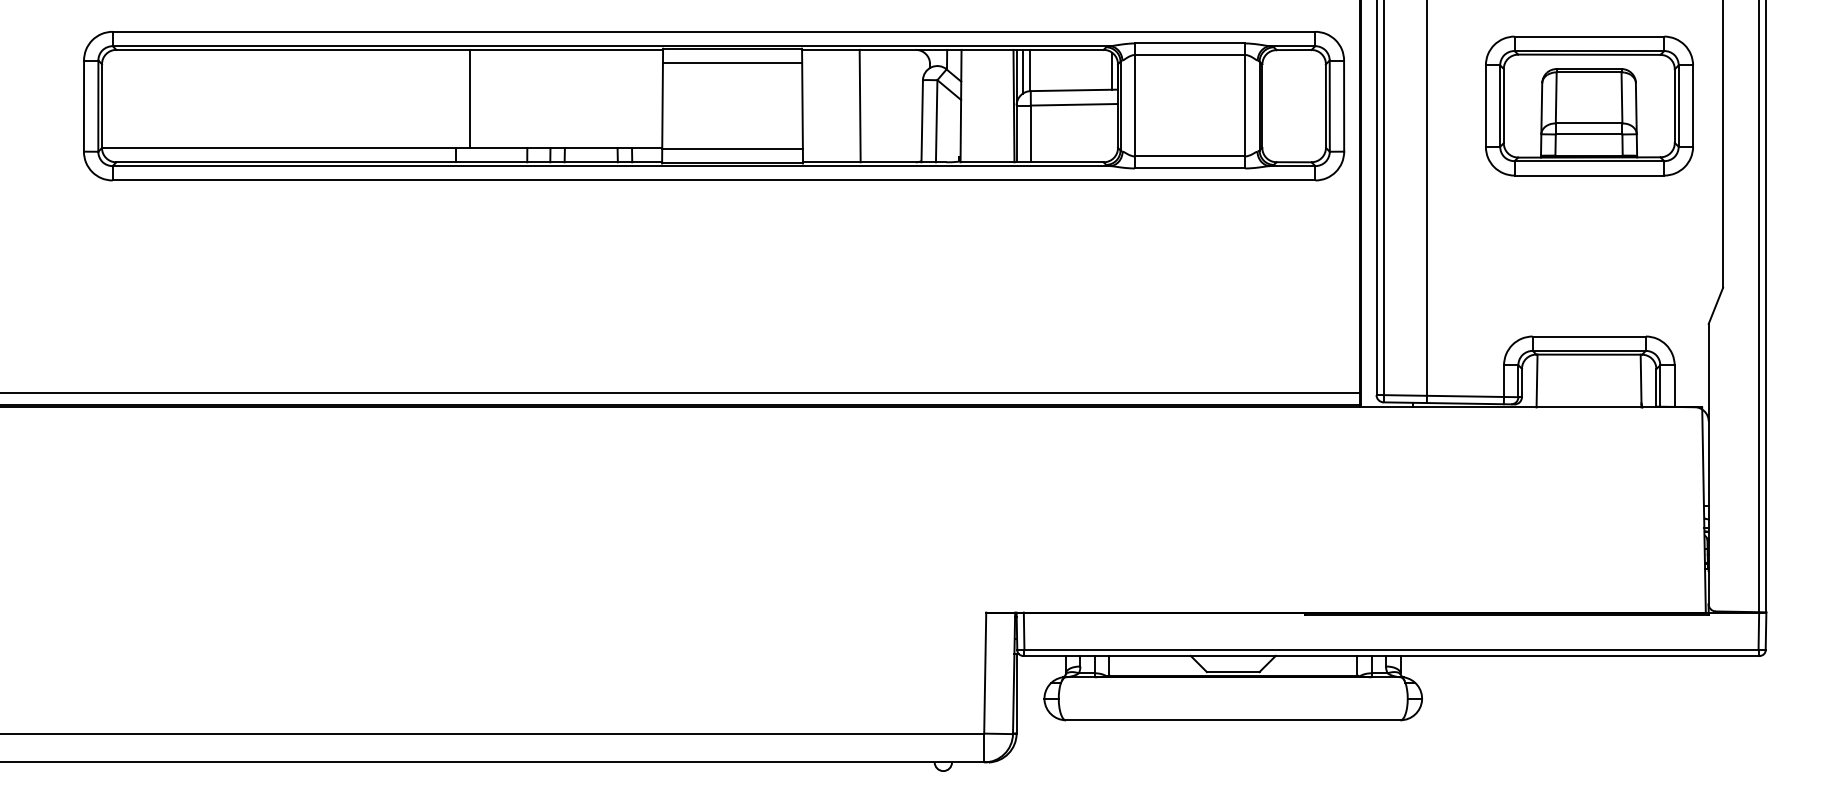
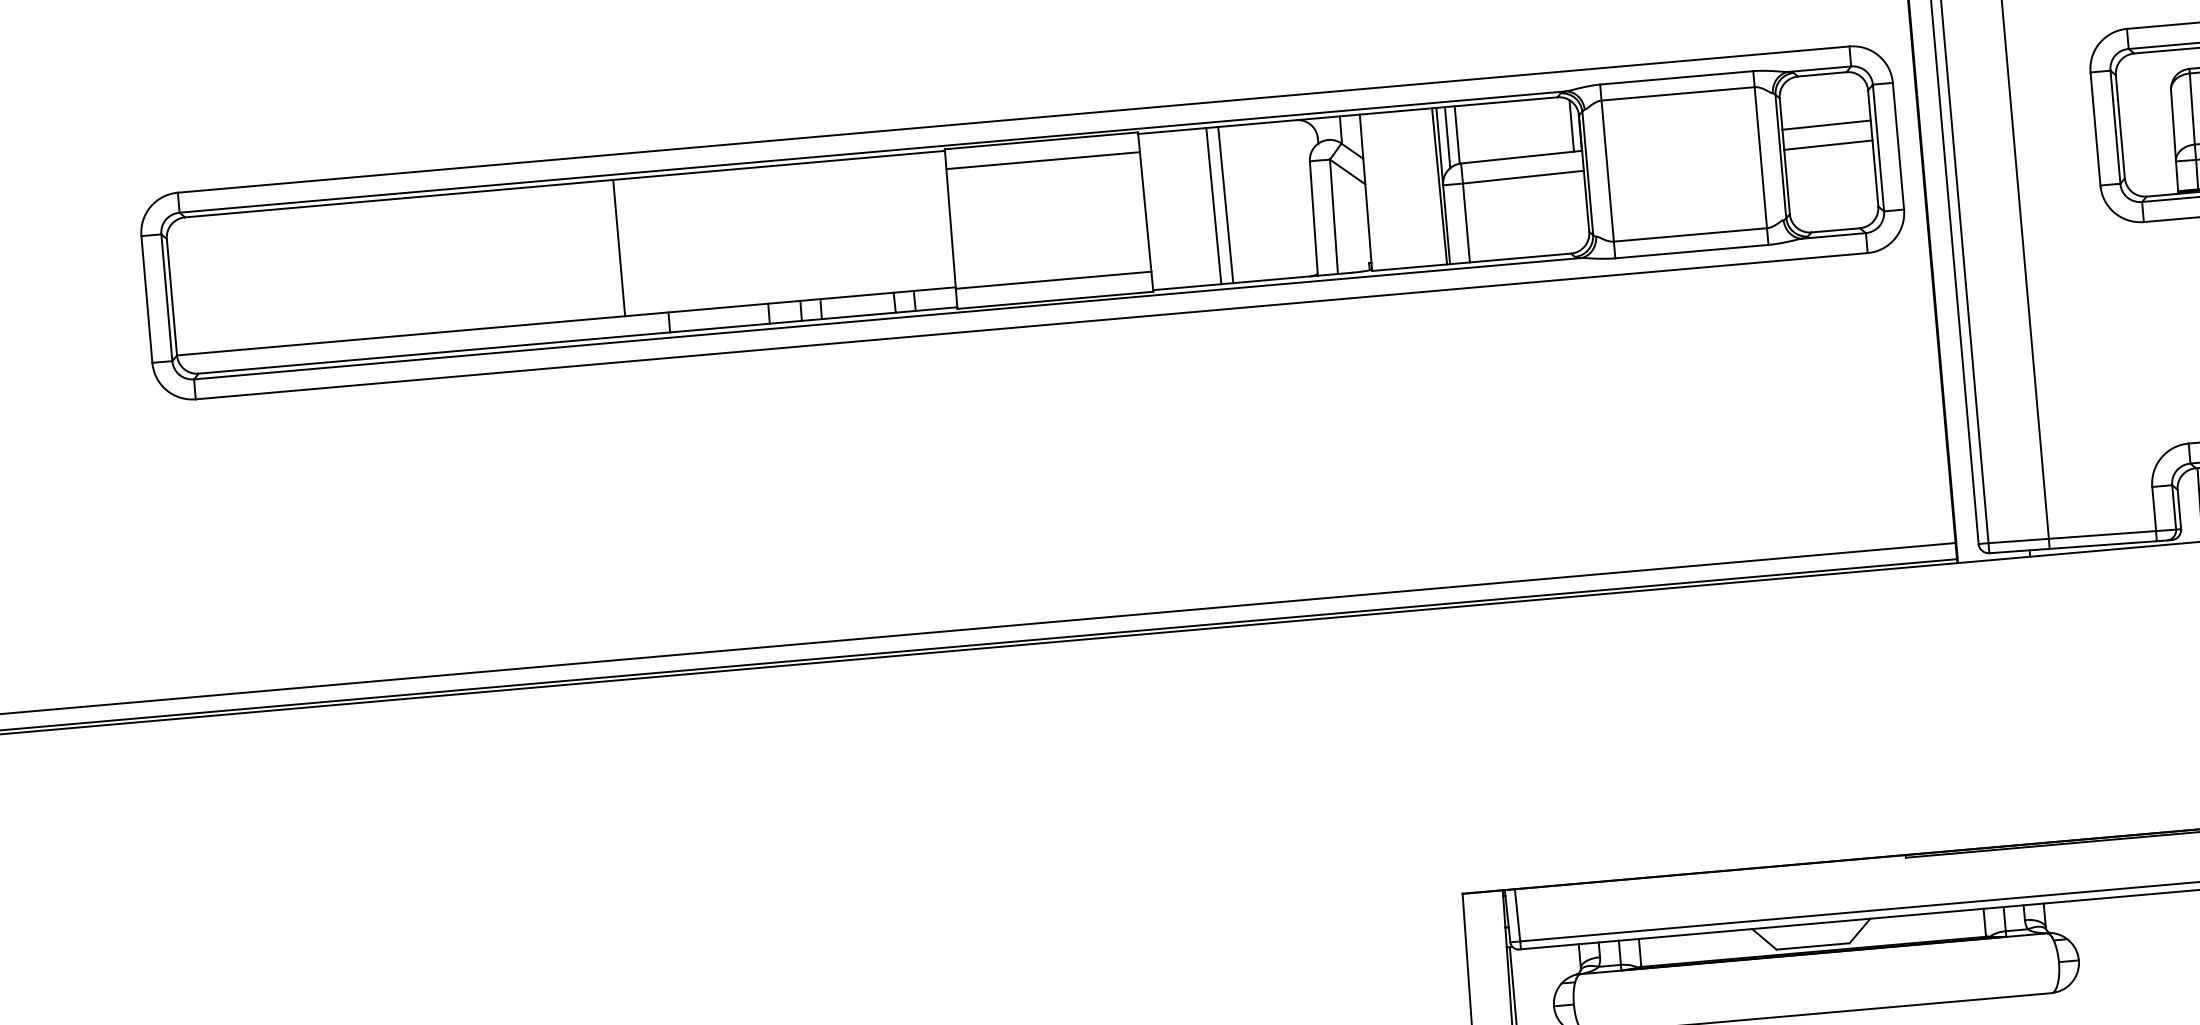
line: (1293, 86) -> (1825, 125), added
line: (470, 98) -> (619, 247), moved
line: (1293, 100) -> (1827, 144), added
line: (851, 105) -> (1213, 205), added

